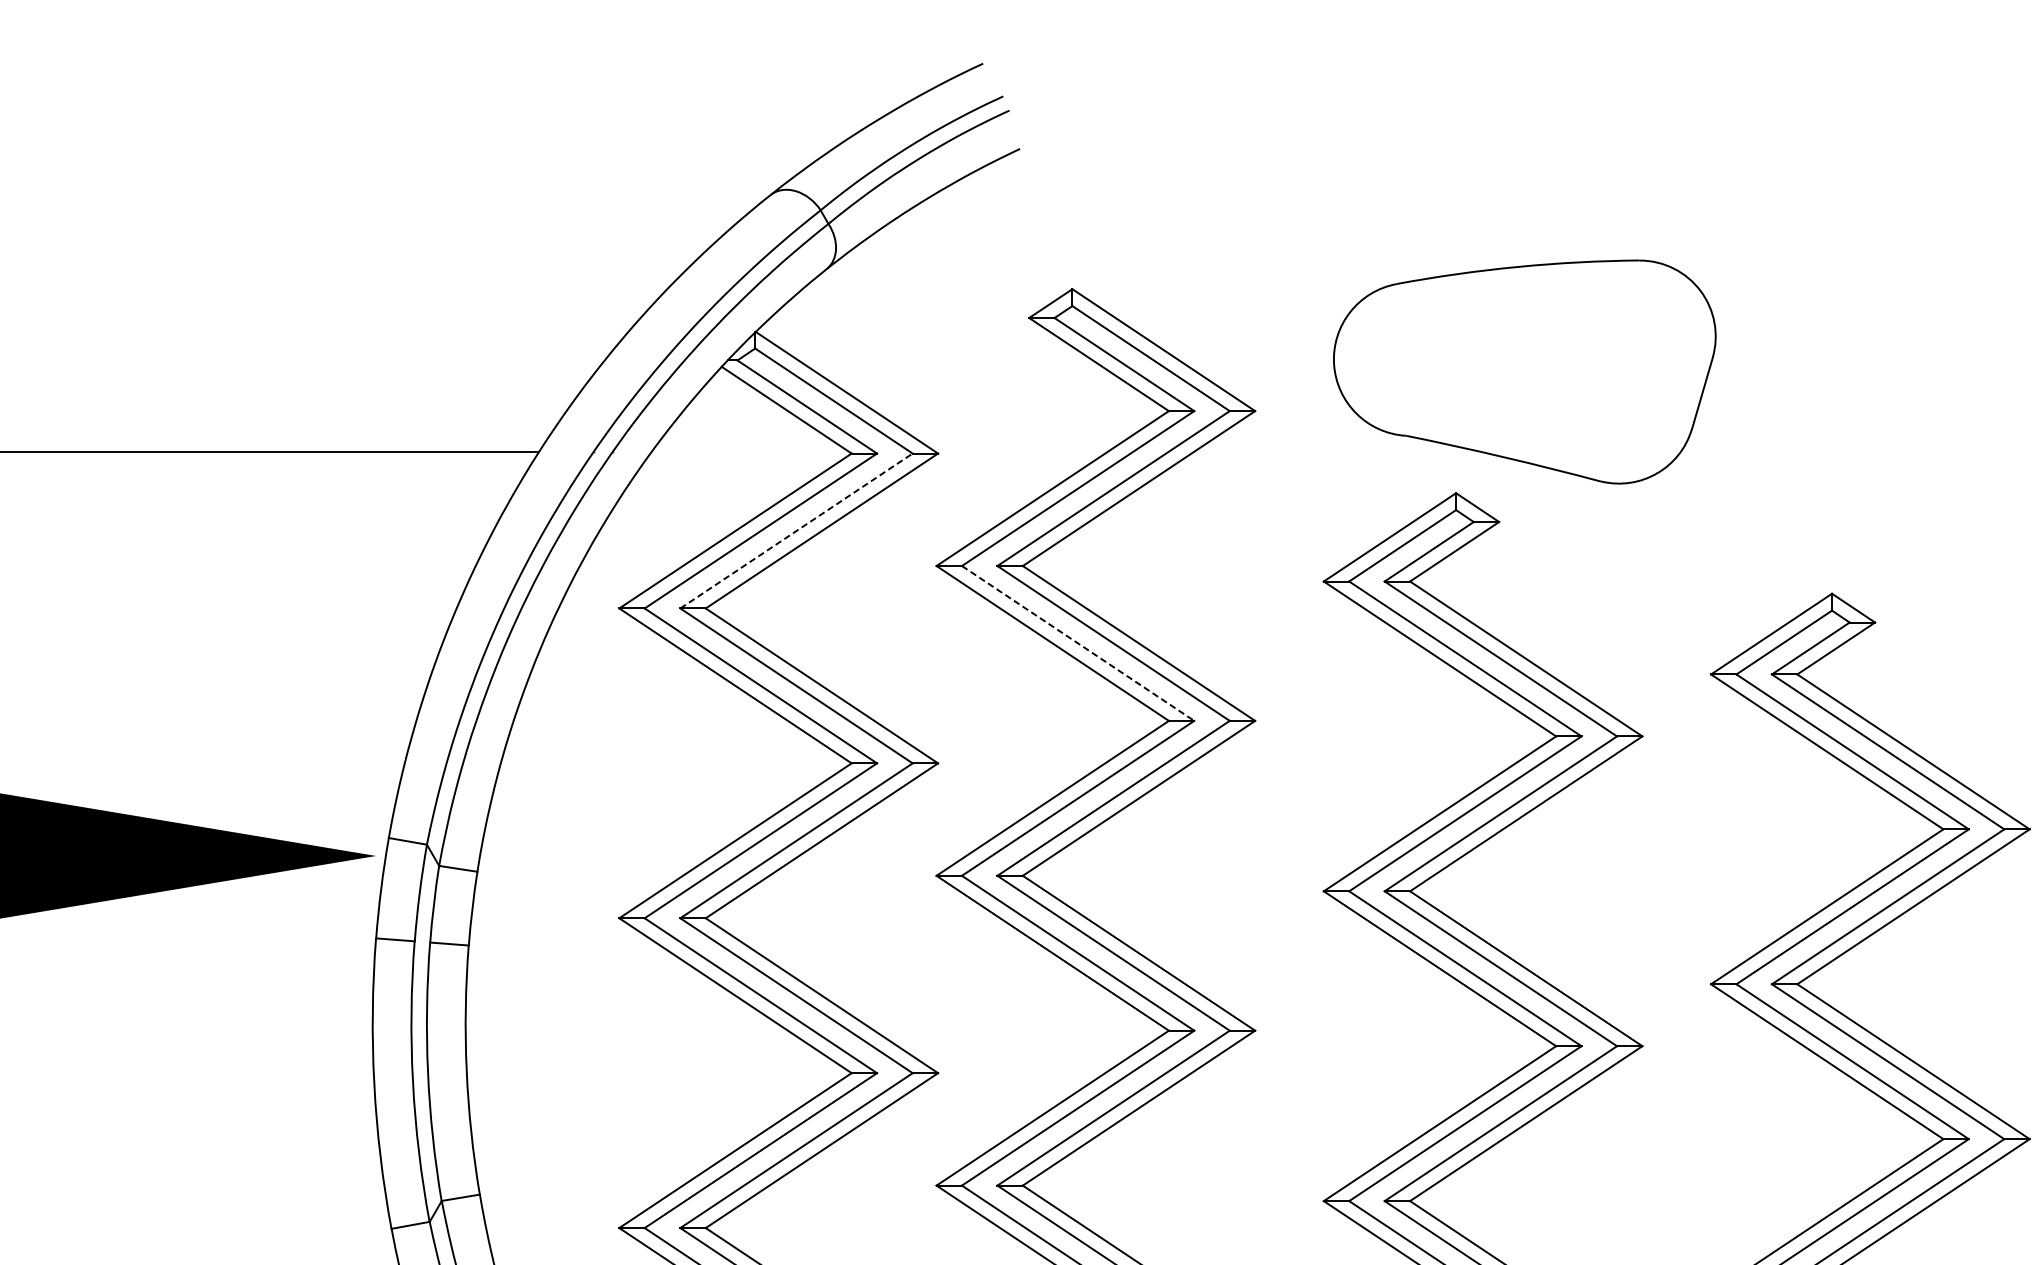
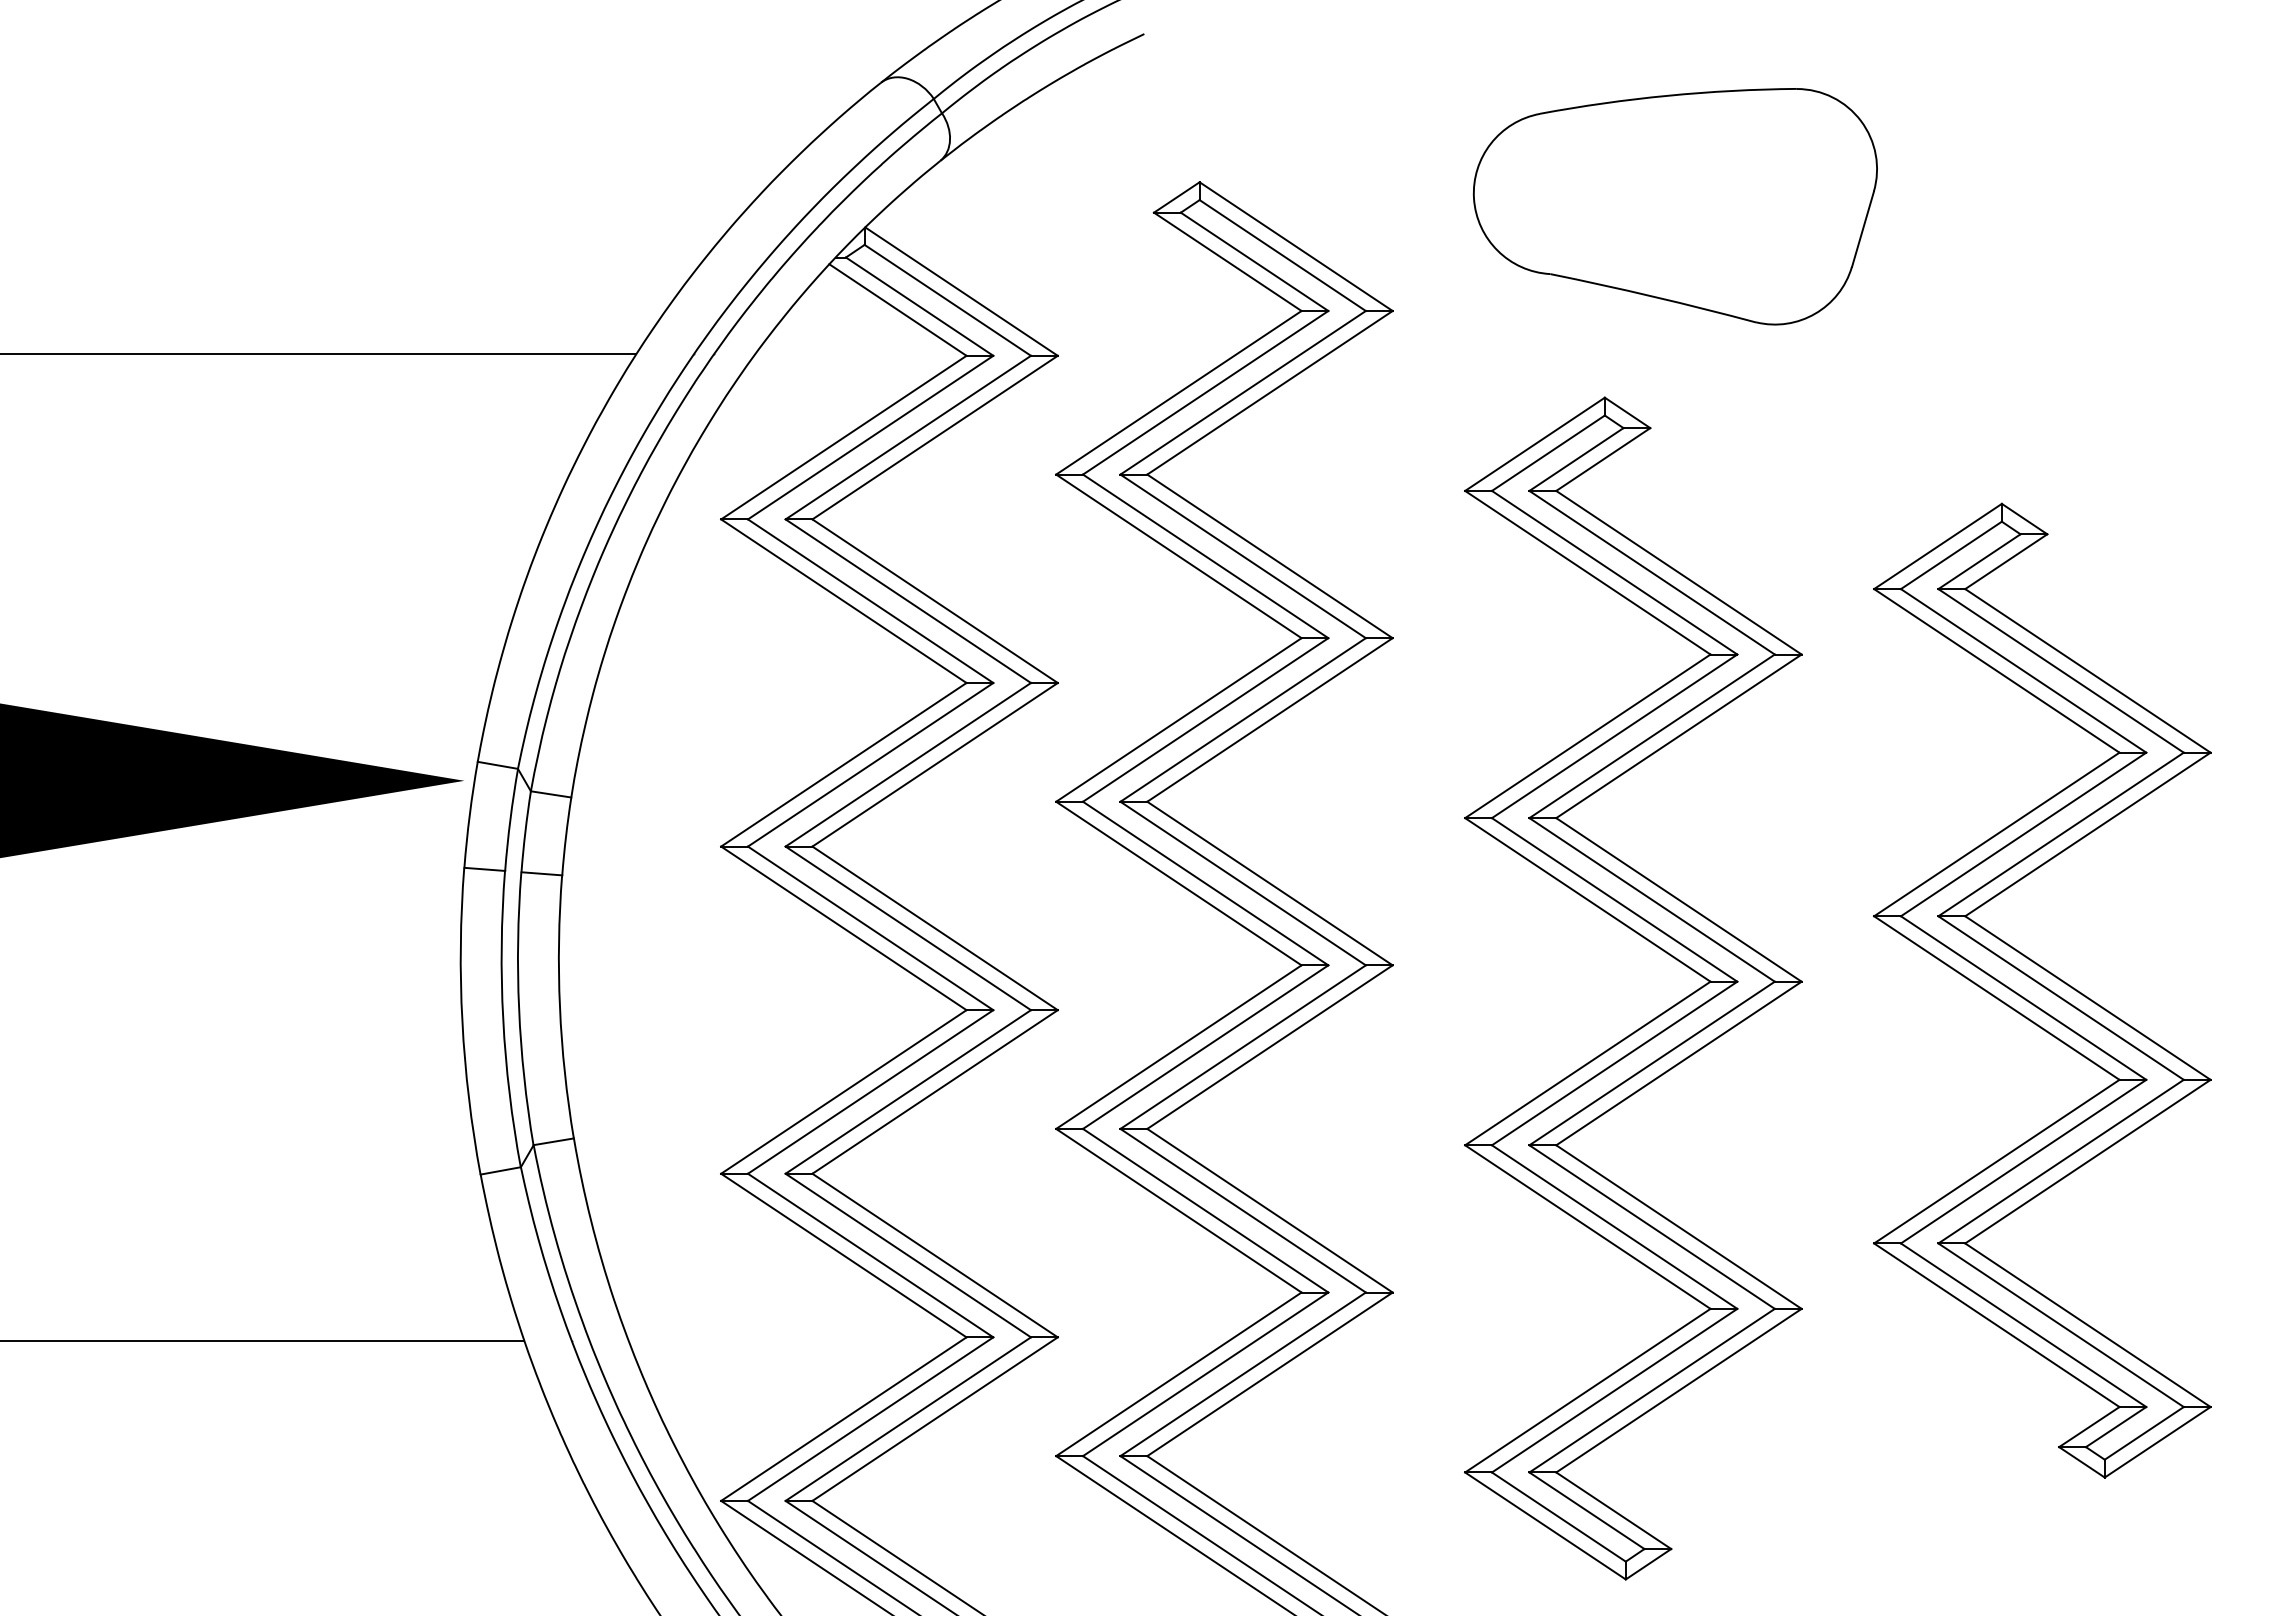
part: (1523, 371) -> (1674, 206), moved
line: (796, 530) -> (908, 437), dashed -> solid
line: (1078, 643) -> (1206, 556), dashed -> solid

